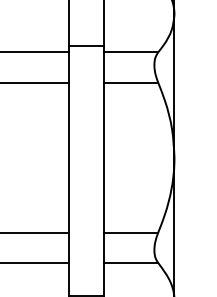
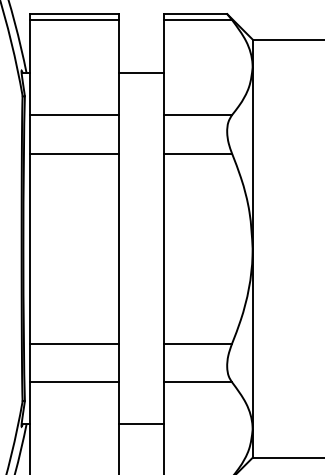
line: (86, 45) -> (141, 73), moved

